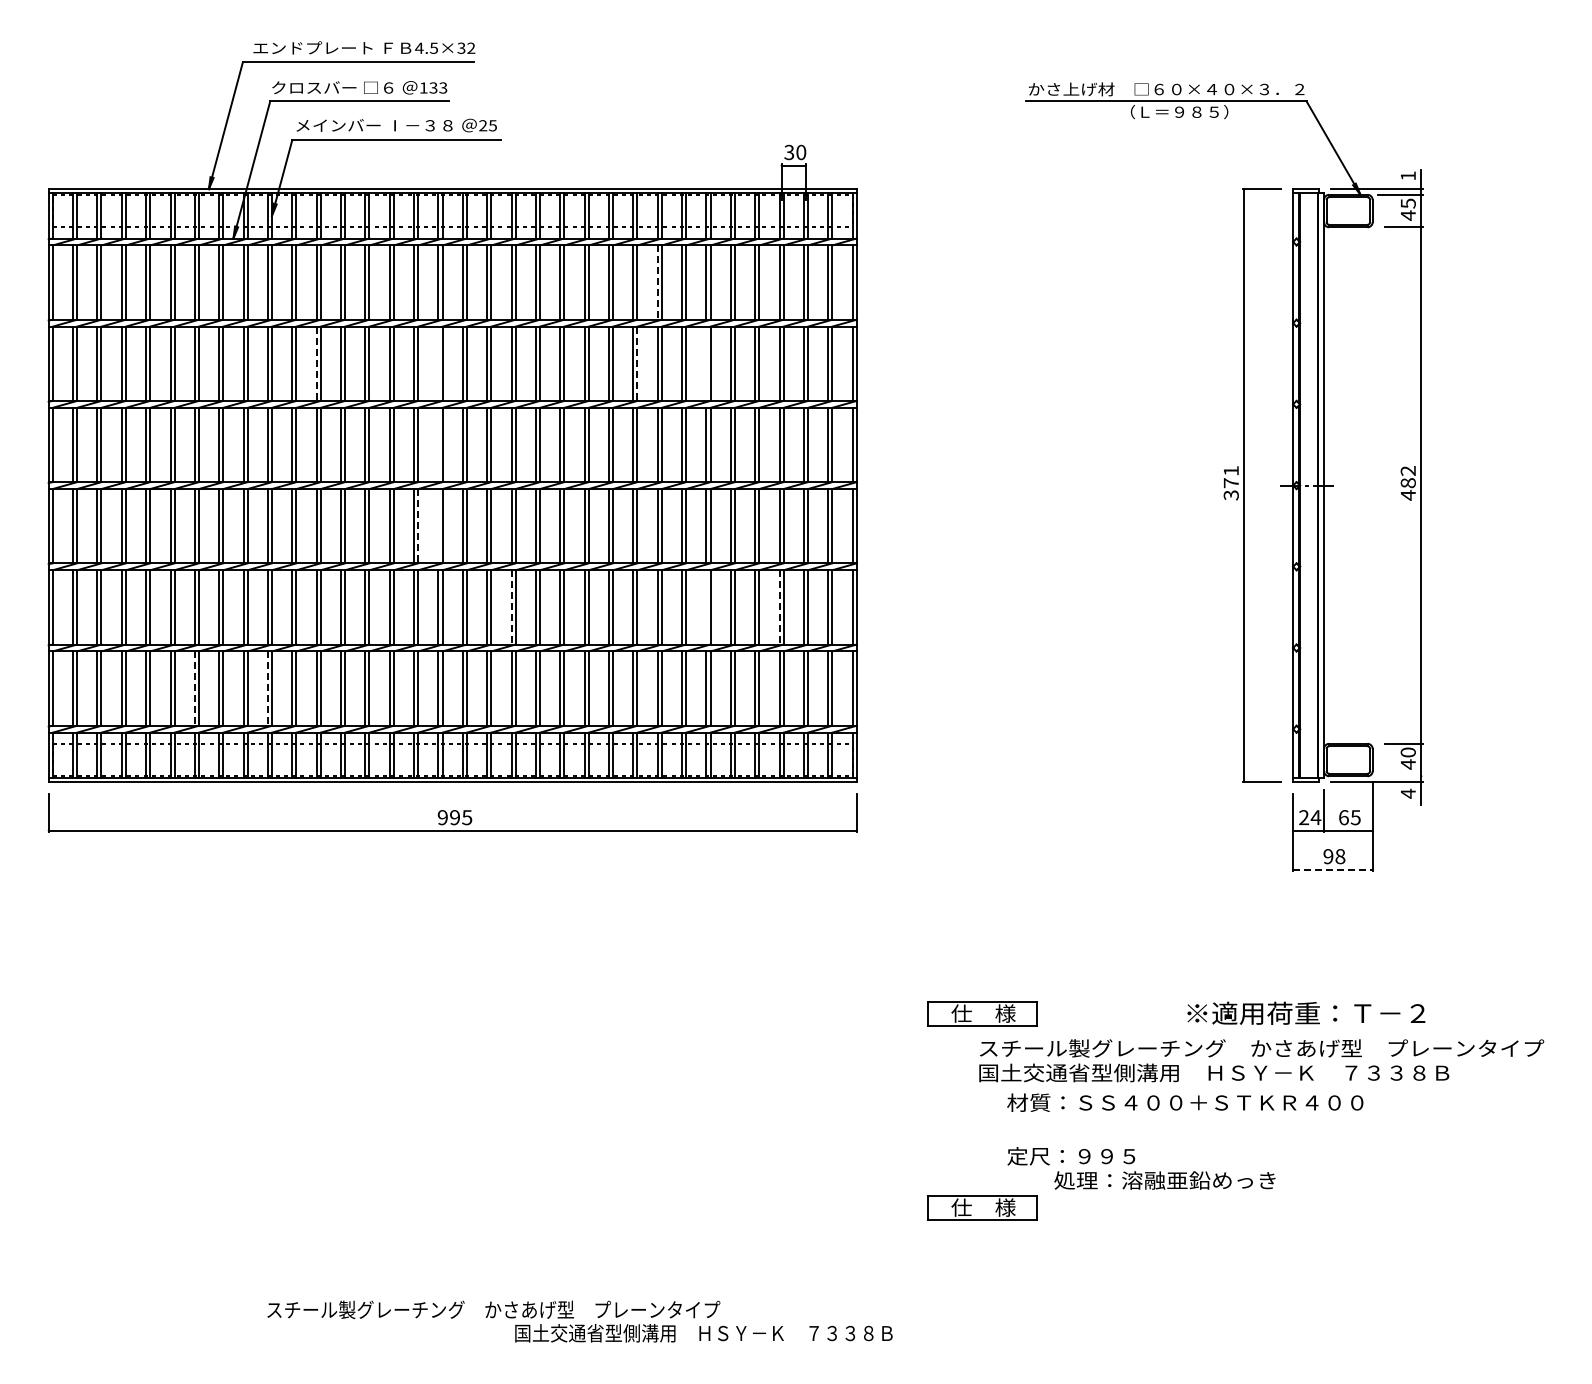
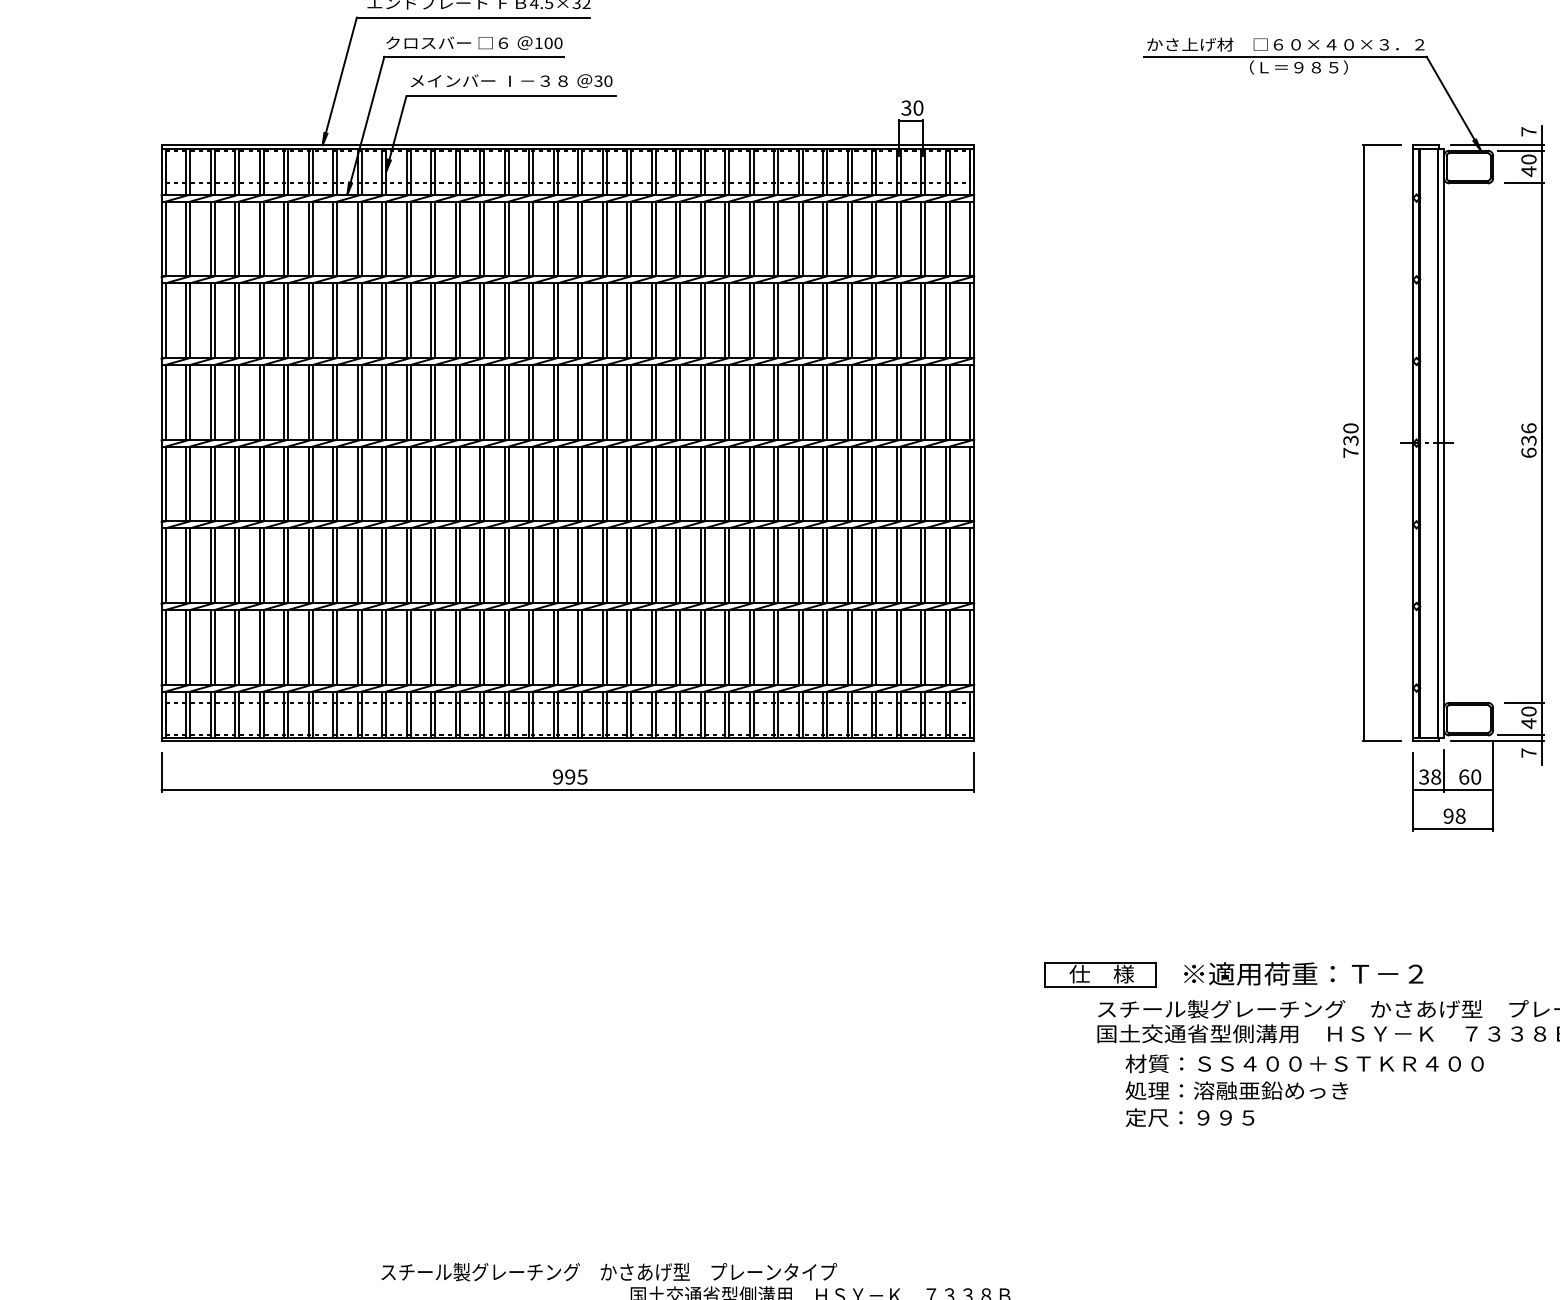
text: (438, 87) -> (553, 42), 133 -> 100
text: (487, 125) -> (602, 80), 25 -> 30
text: (1408, 175) -> (1529, 131), 1 -> 7
text: (1407, 203) -> (1528, 159), 45 -> 40
line: (657, 283) -> (773, 239), dashed -> solid
line: (438, 363) -> (553, 320), added
line: (706, 363) -> (823, 320), added
line: (316, 364) -> (430, 321), dashed -> solid
line: (637, 364) -> (753, 321), dashed -> solid
line: (438, 444) -> (553, 401), added
text: (1407, 482) -> (1528, 440), 482 -> 636
text: (1230, 483) -> (1350, 441), 371 -> 730
line: (418, 526) -> (533, 484), dashed -> solid
line: (438, 526) -> (553, 484), added
line: (511, 607) -> (627, 565), dashed -> solid
line: (706, 607) -> (823, 565), added
line: (779, 607) -> (896, 565), dashed -> solid
line: (194, 689) -> (308, 648), dashed -> solid
line: (267, 689) -> (381, 648), dashed -> solid
line: (1400, 776) -> (1521, 735), added
text: (1408, 793) -> (1529, 752), 4 -> 7
text: (1310, 817) -> (1430, 776), 24 -> 38
text: (1355, 817) -> (1475, 776), 65 -> 60
line: (1332, 869) -> (1452, 829), dashed -> solid
text: (1306, 1012) -> (1303, 973), moved
text: (1164, 1180) -> (1236, 1090), moved
part: (982, 1207) -> (1100, 1169), removed

